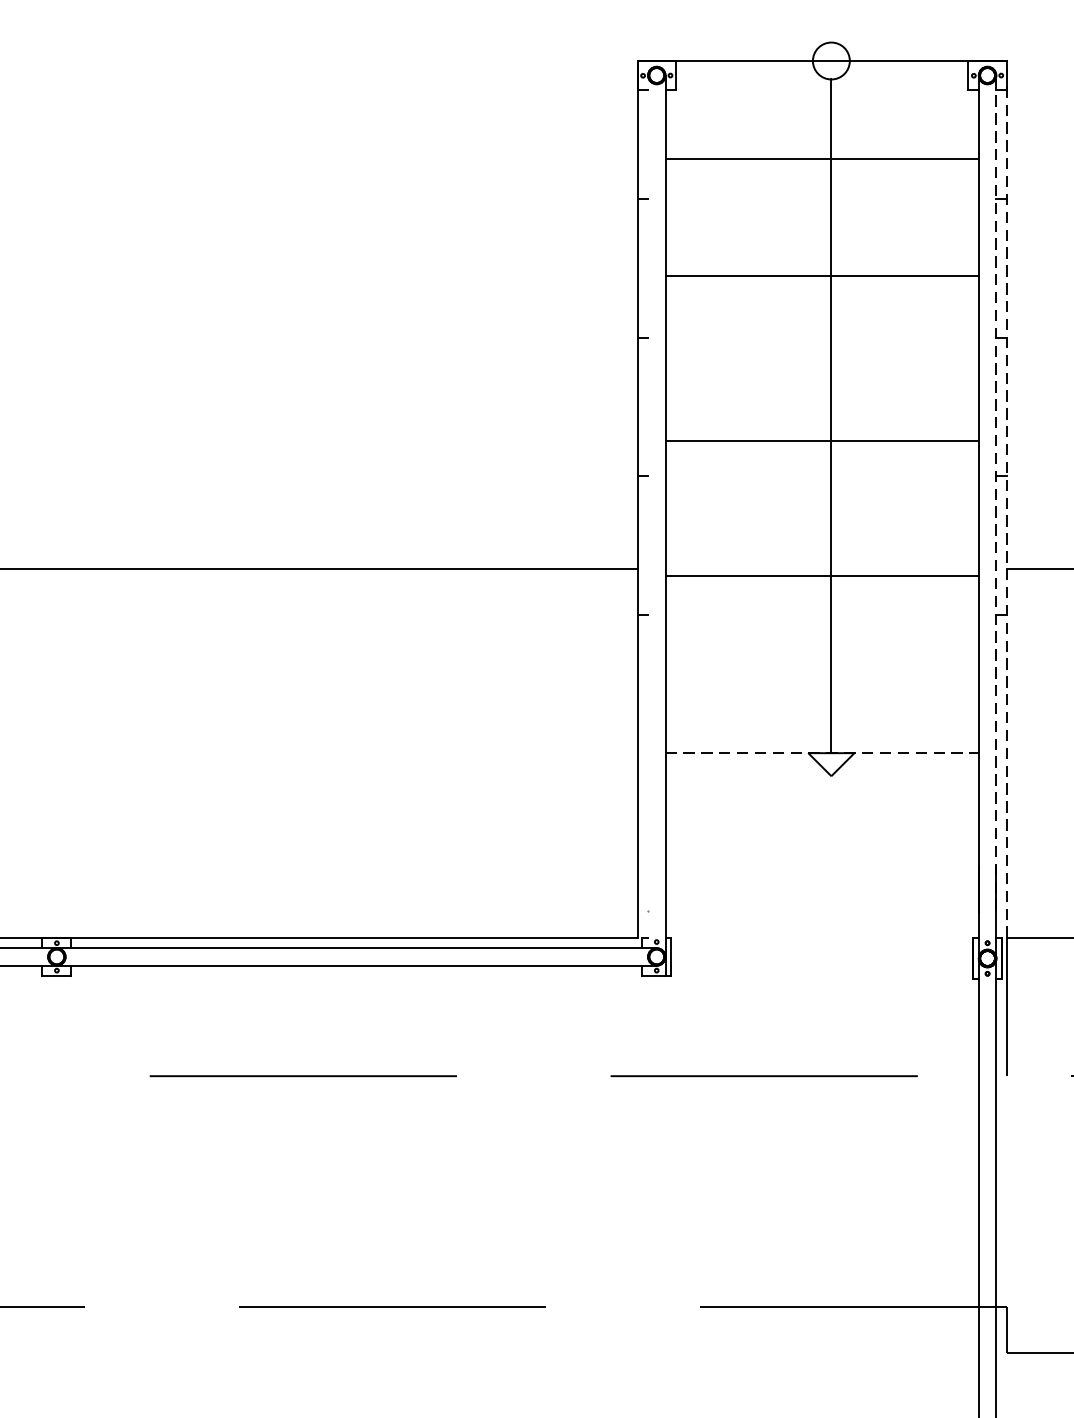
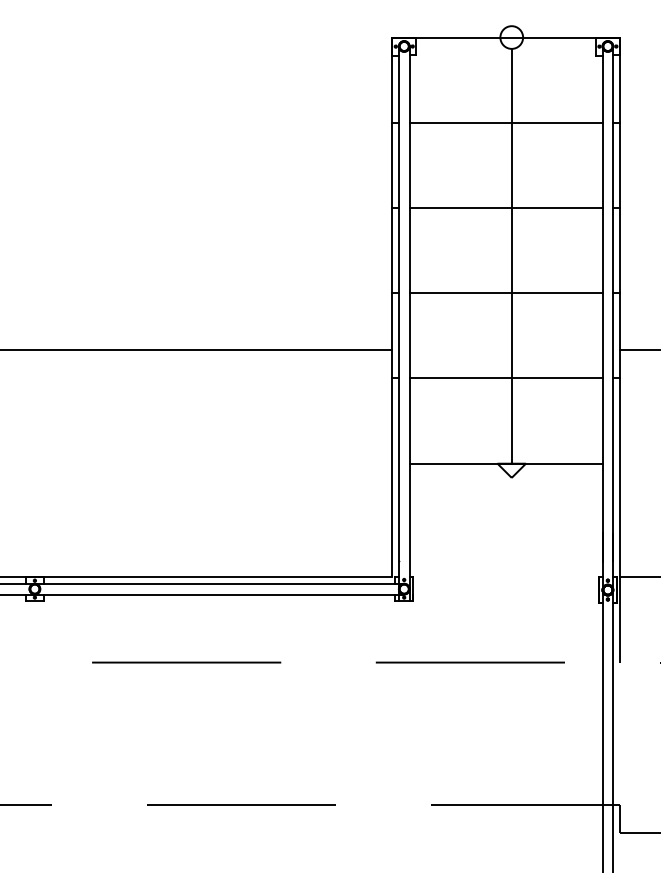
line: (821, 158) -> (505, 122), moved
line: (821, 276) -> (505, 208), moved
line: (821, 441) -> (505, 293), moved
line: (996, 492) -> (613, 303), dashed -> solid
line: (1006, 499) -> (619, 307), dashed -> solid
line: (647, 525) -> (398, 323), added
line: (821, 575) -> (505, 378), moved
line: (822, 752) -> (506, 463), dashed -> solid

